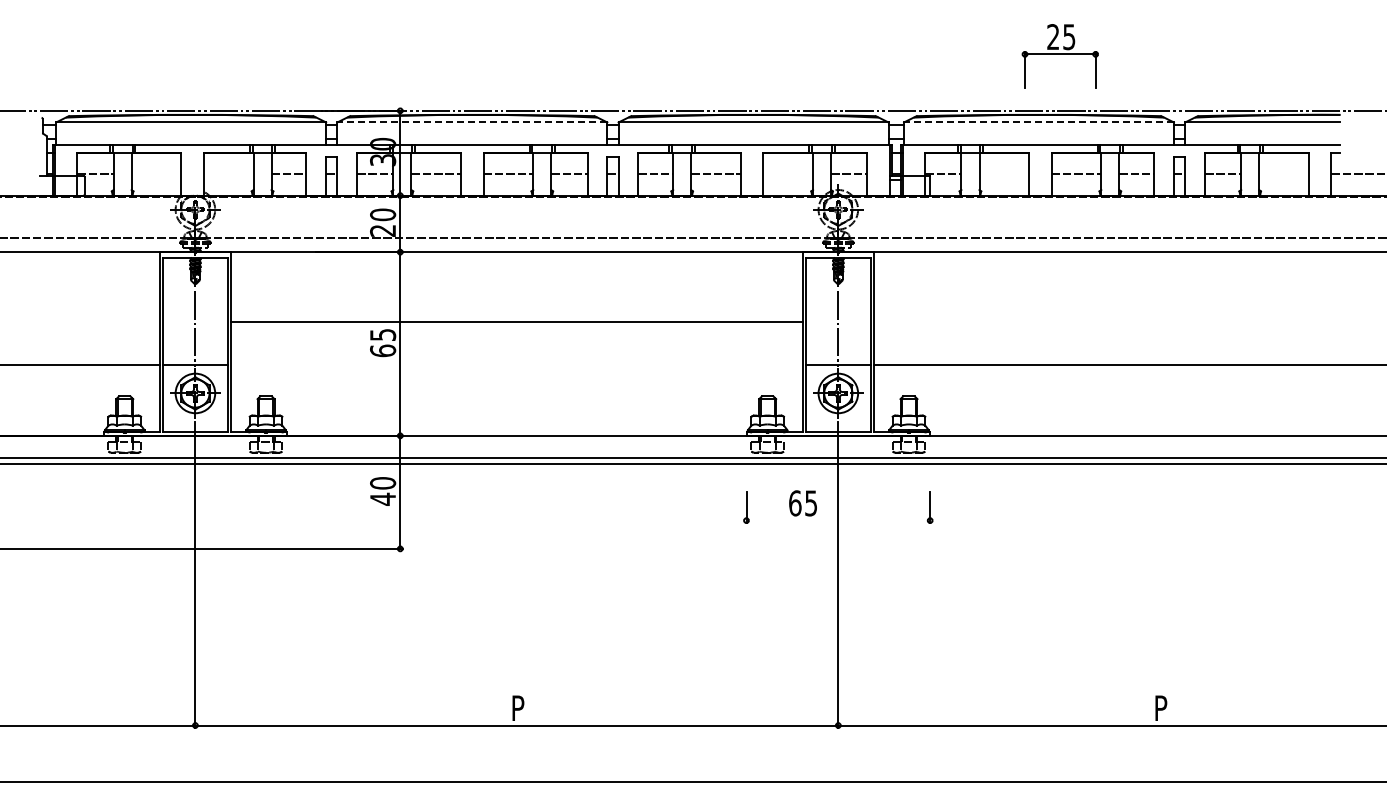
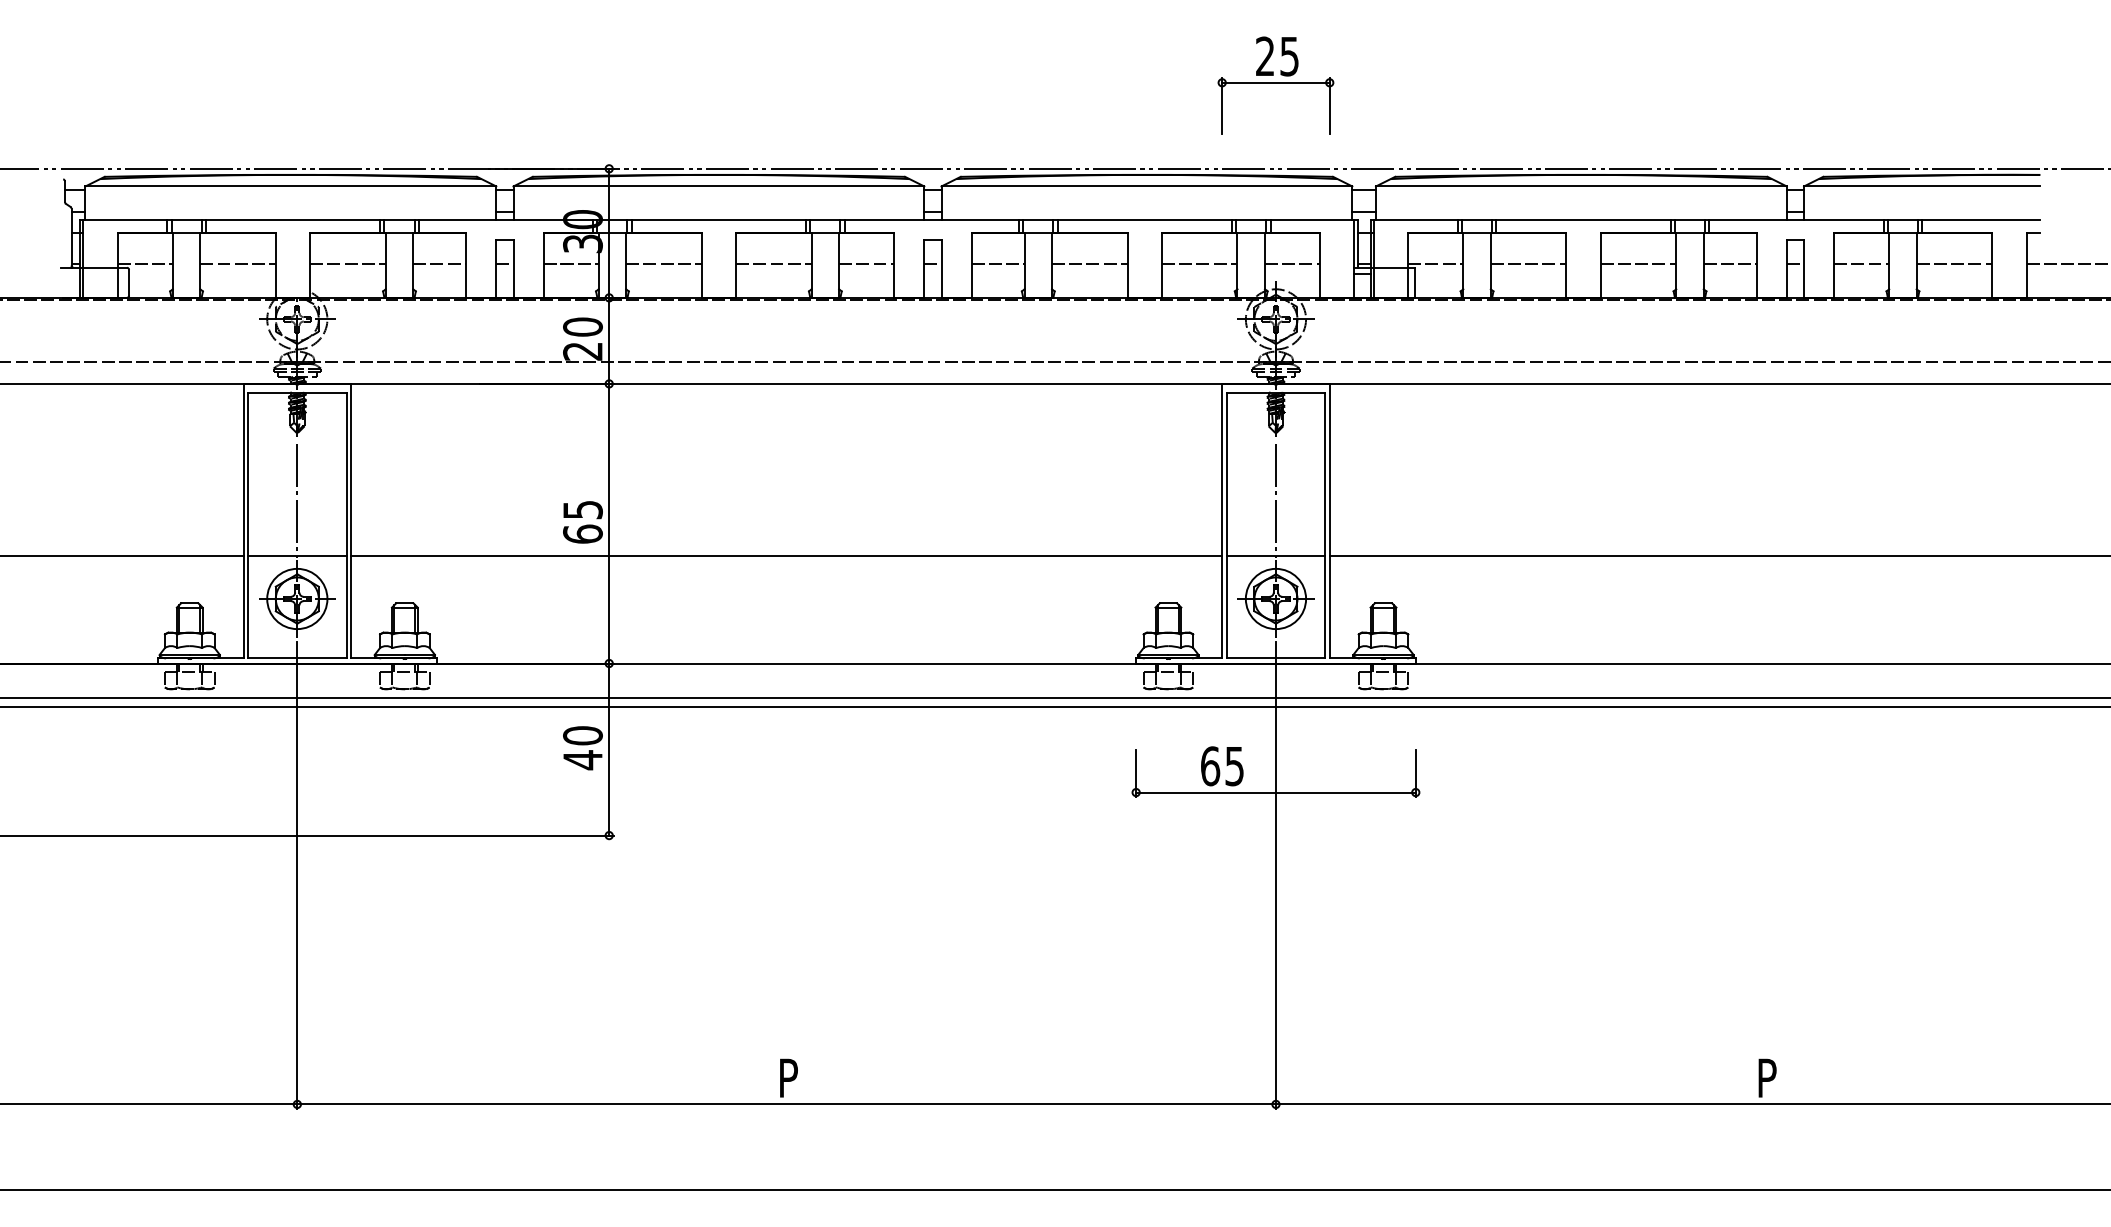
part: (1059, 56) -> (1274, 86), moved
line: (472, 122) -> (719, 186), dashed -> solid
line: (1038, 122) -> (1580, 186), dashed -> solid
line: (156, 173) -> (238, 264), added
line: (228, 173) -> (347, 264), added
line: (788, 173) -> (1200, 264), added
line: (1004, 173) -> (1528, 264), added
line: (1283, 173) -> (1953, 264), added
line: (516, 322) -> (786, 556), moved
line: (838, 520) -> (1276, 792), added

